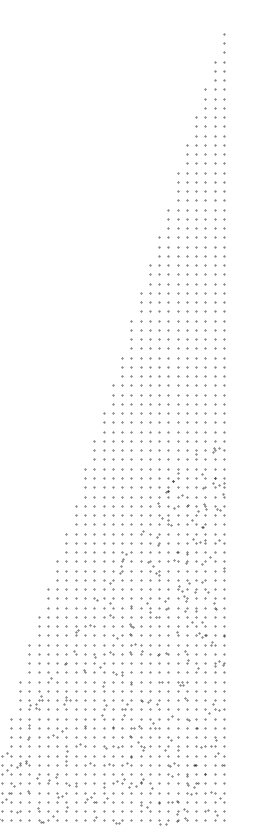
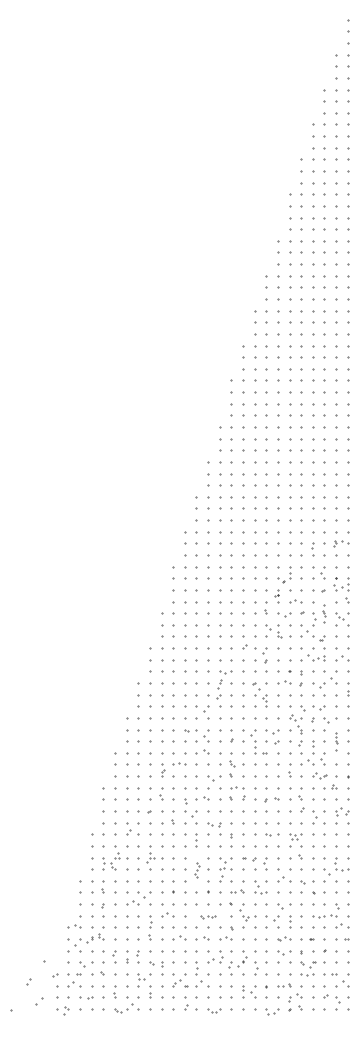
part: (205, 505) -> (324, 613), size x0.7
part: (214, 607) -> (336, 741), size x0.7
part: (104, 709) -> (197, 869), size x0.6
part: (113, 747) -> (208, 917), size x0.6

